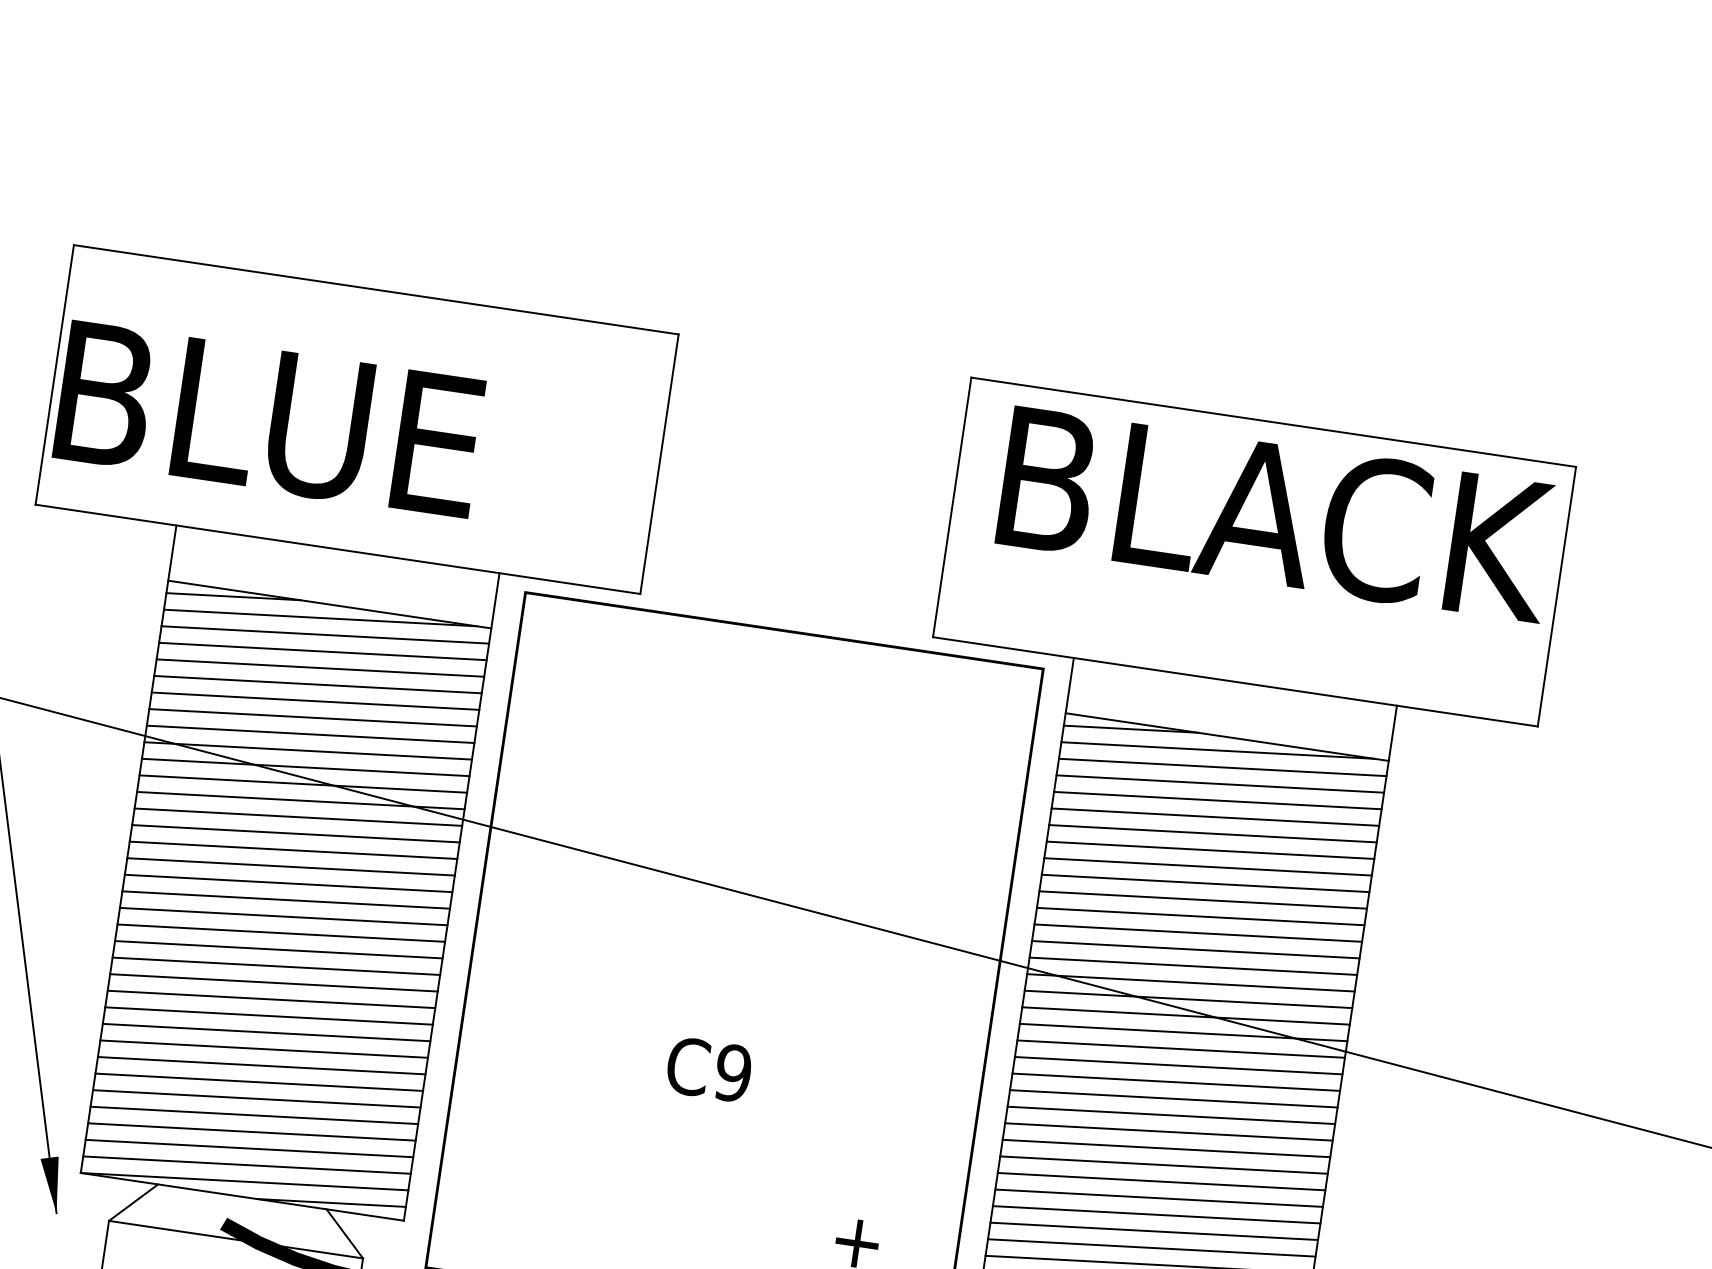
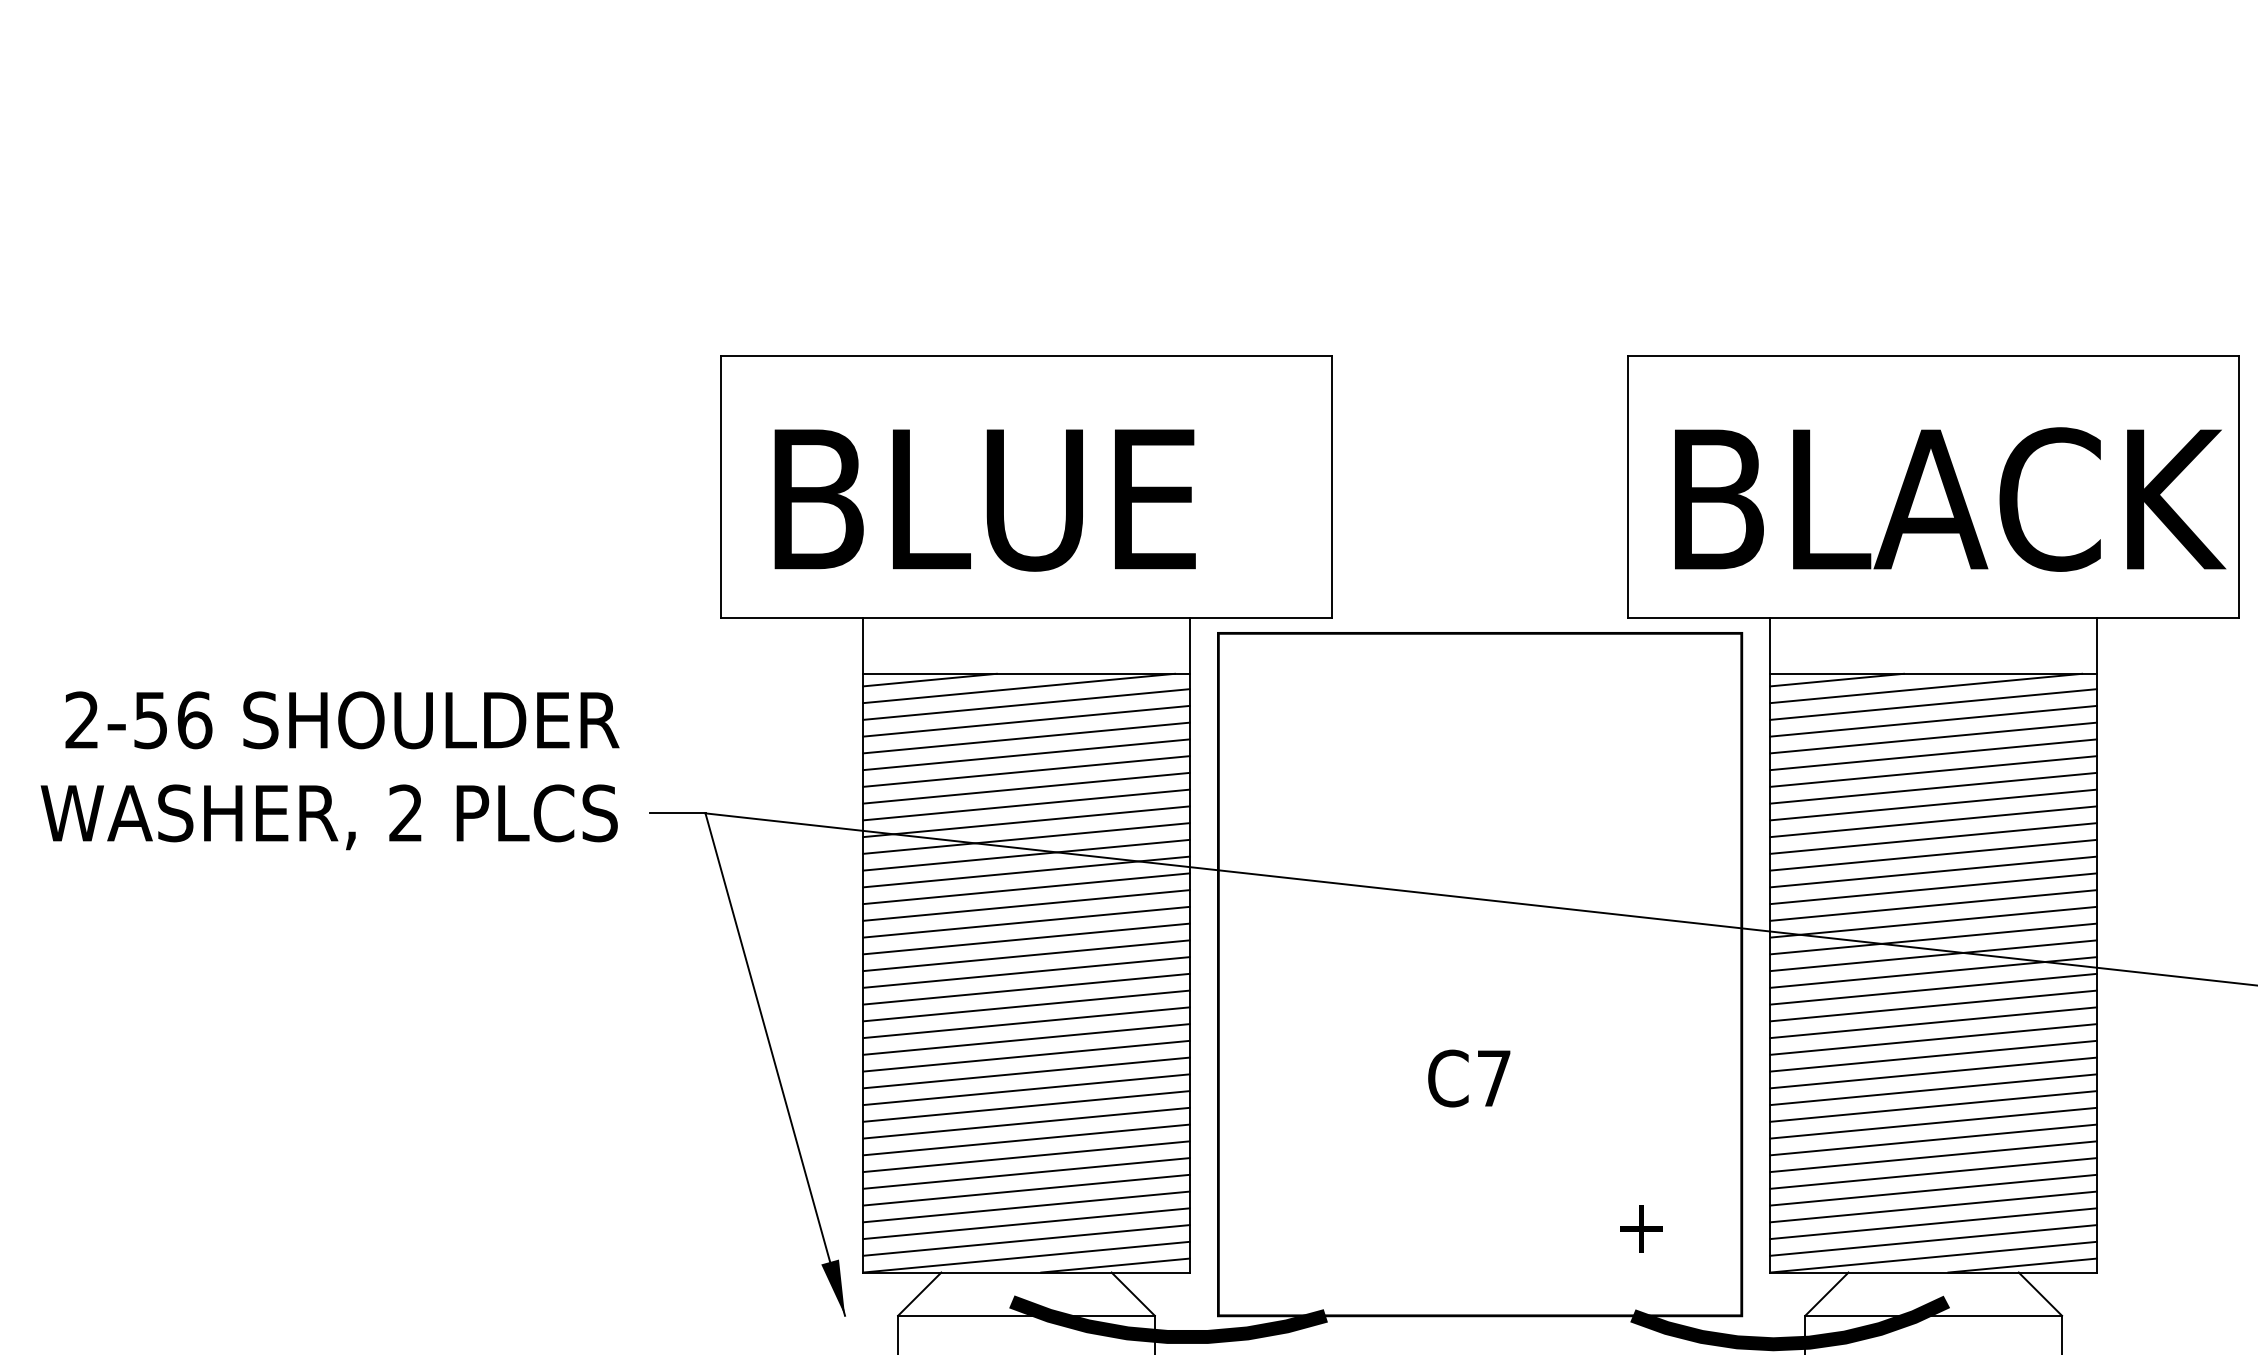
text: (269, 420) -> (984, 500), moved
text: (1277, 514) -> (1950, 499), moved
text: (732, 1073) -> (1493, 1078), C9 -> C7

